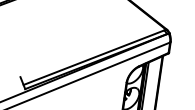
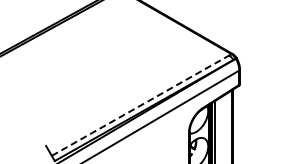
line: (93, 57) -> (140, 105), solid -> dashed

